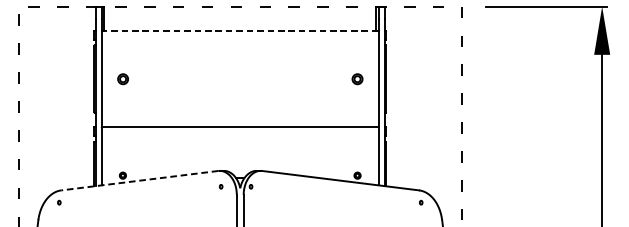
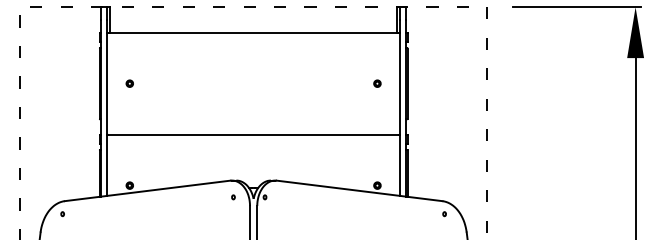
line: (240, 30) -> (253, 32), dashed -> solid
part: (122, 78) -> (129, 83), size x0.62
part: (357, 78) -> (377, 83), size x0.62
line: (139, 180) -> (147, 190), dashed -> solid

